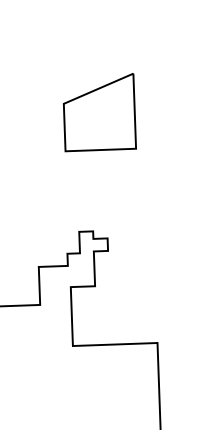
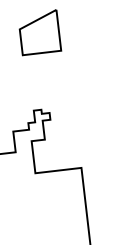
part: (101, 112) -> (40, 32), moved

